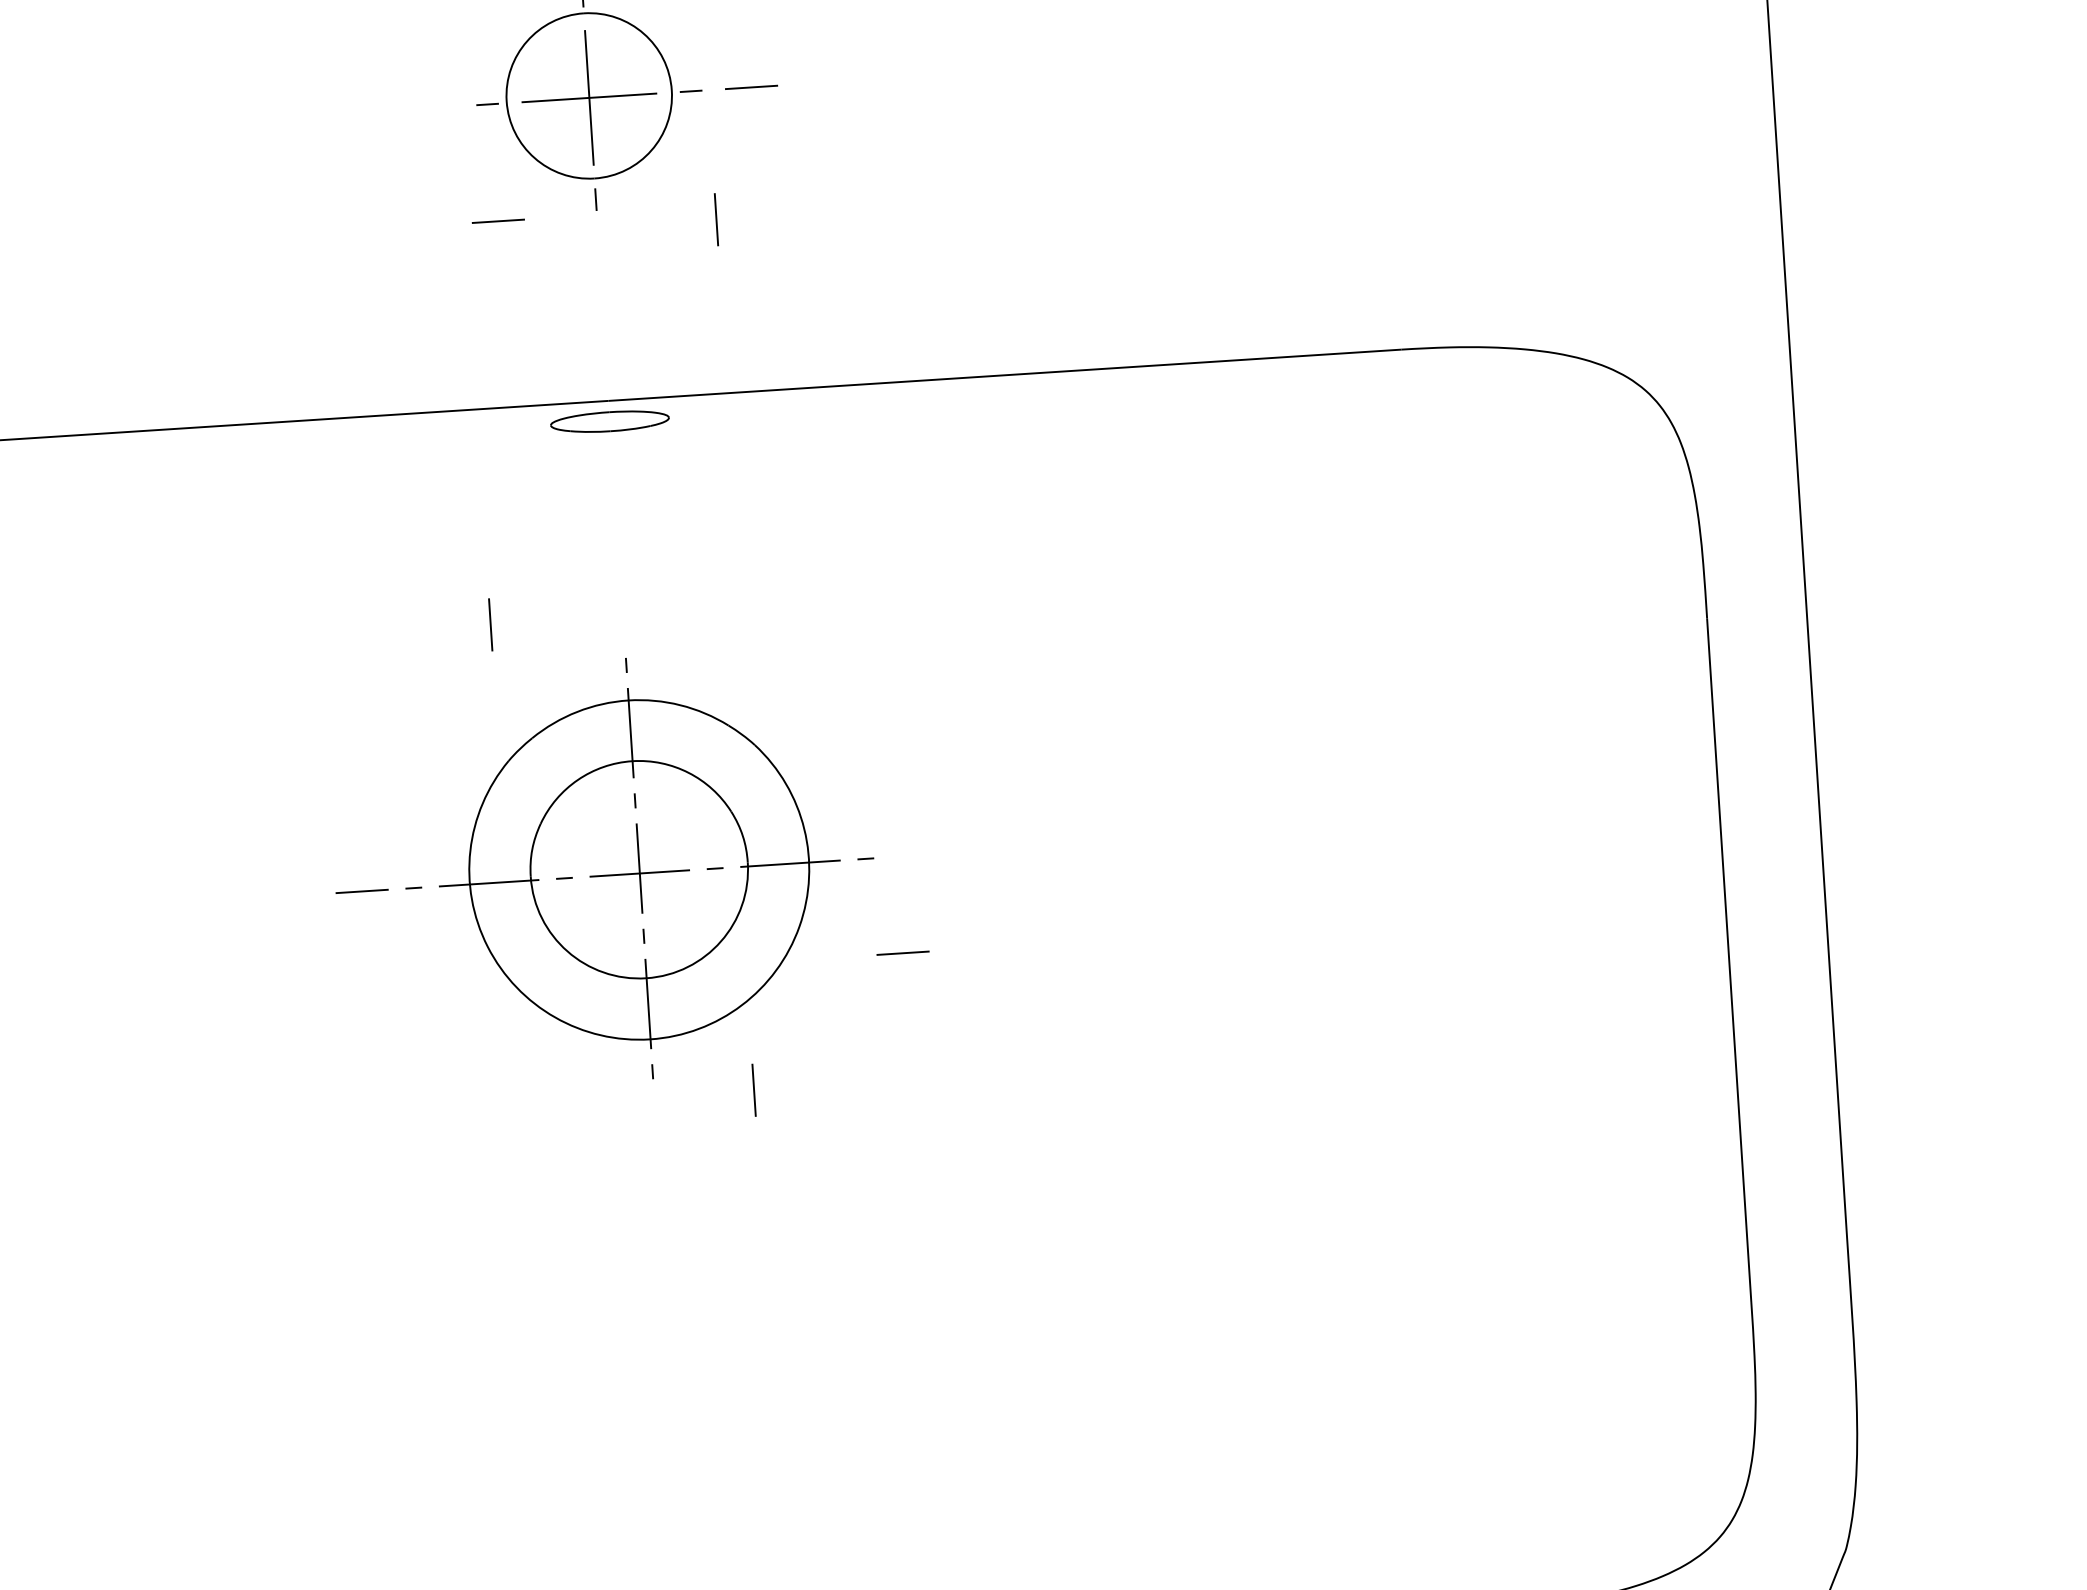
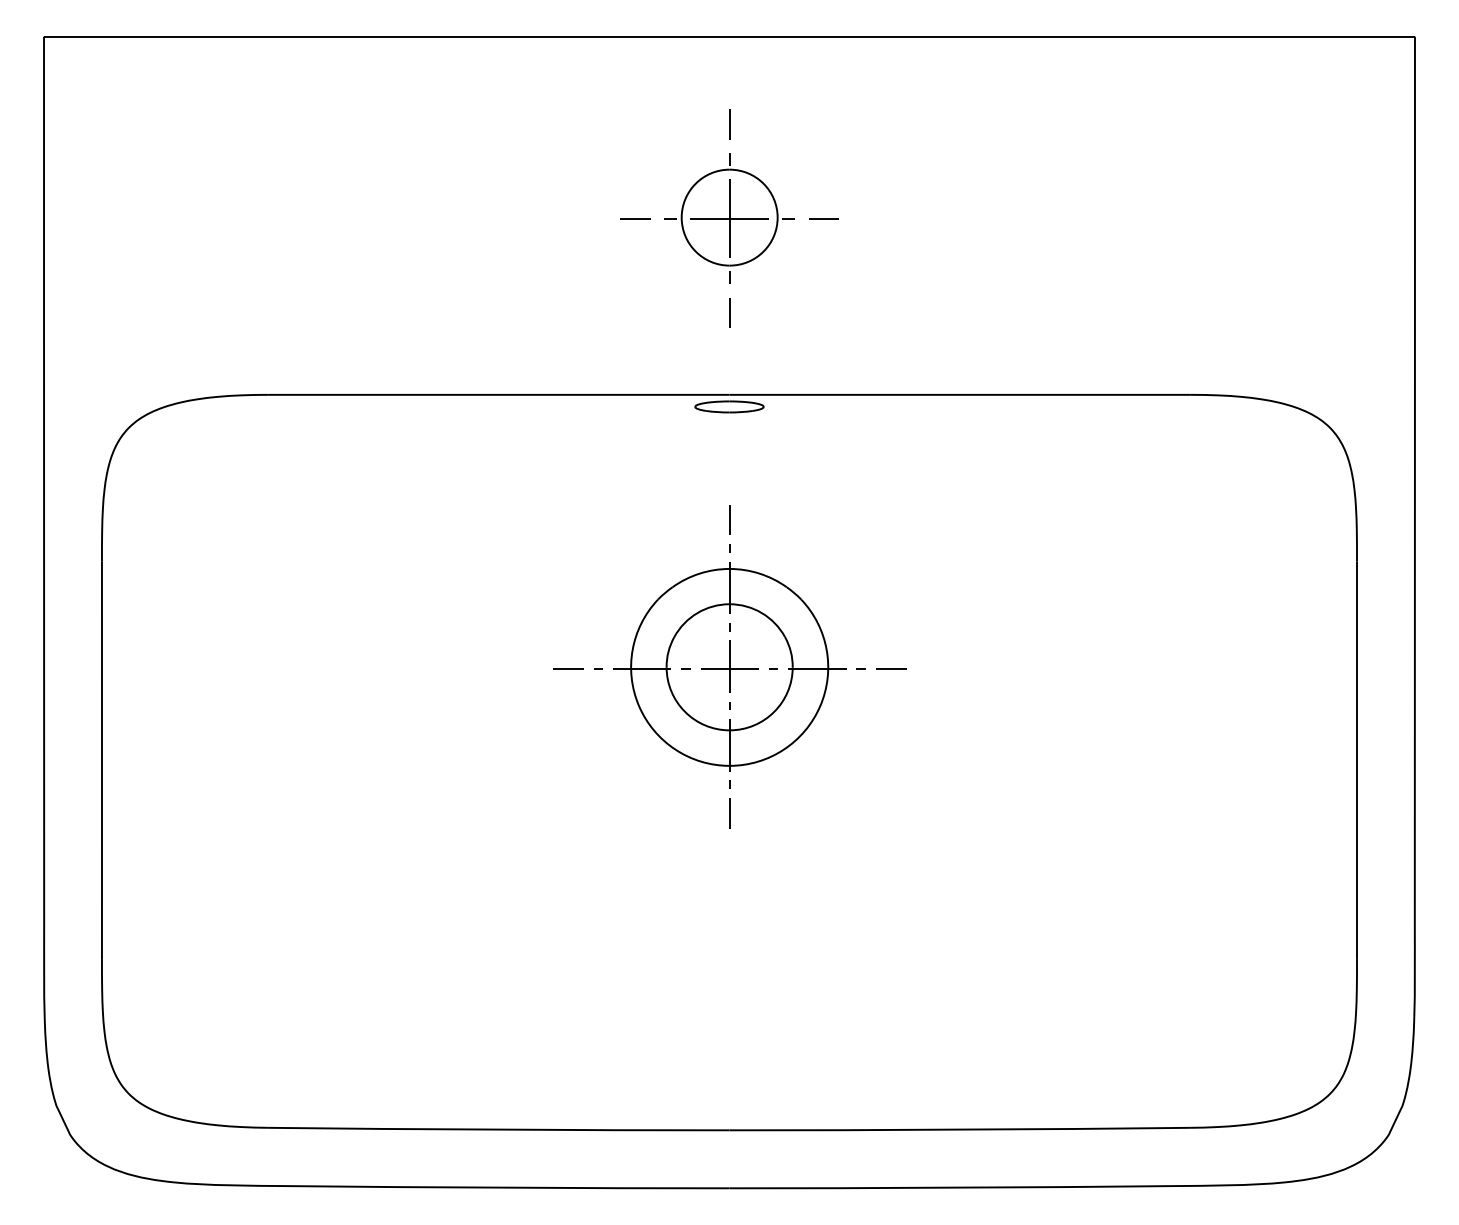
line: (716, 218) -> (729, 312), moved
line: (498, 220) -> (635, 218), moved
line: (490, 623) -> (729, 519), moved
line: (903, 951) -> (891, 668), moved
line: (753, 1090) -> (729, 813), moved

